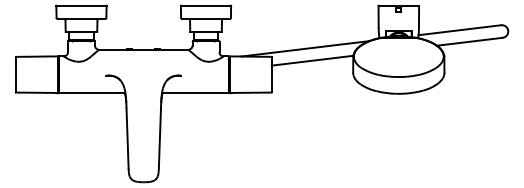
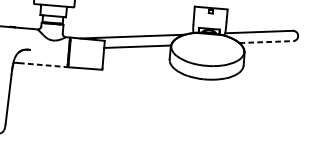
line: (470, 41) -> (266, 41), solid -> dashed
line: (198, 92) -> (42, 64), solid -> dashed

